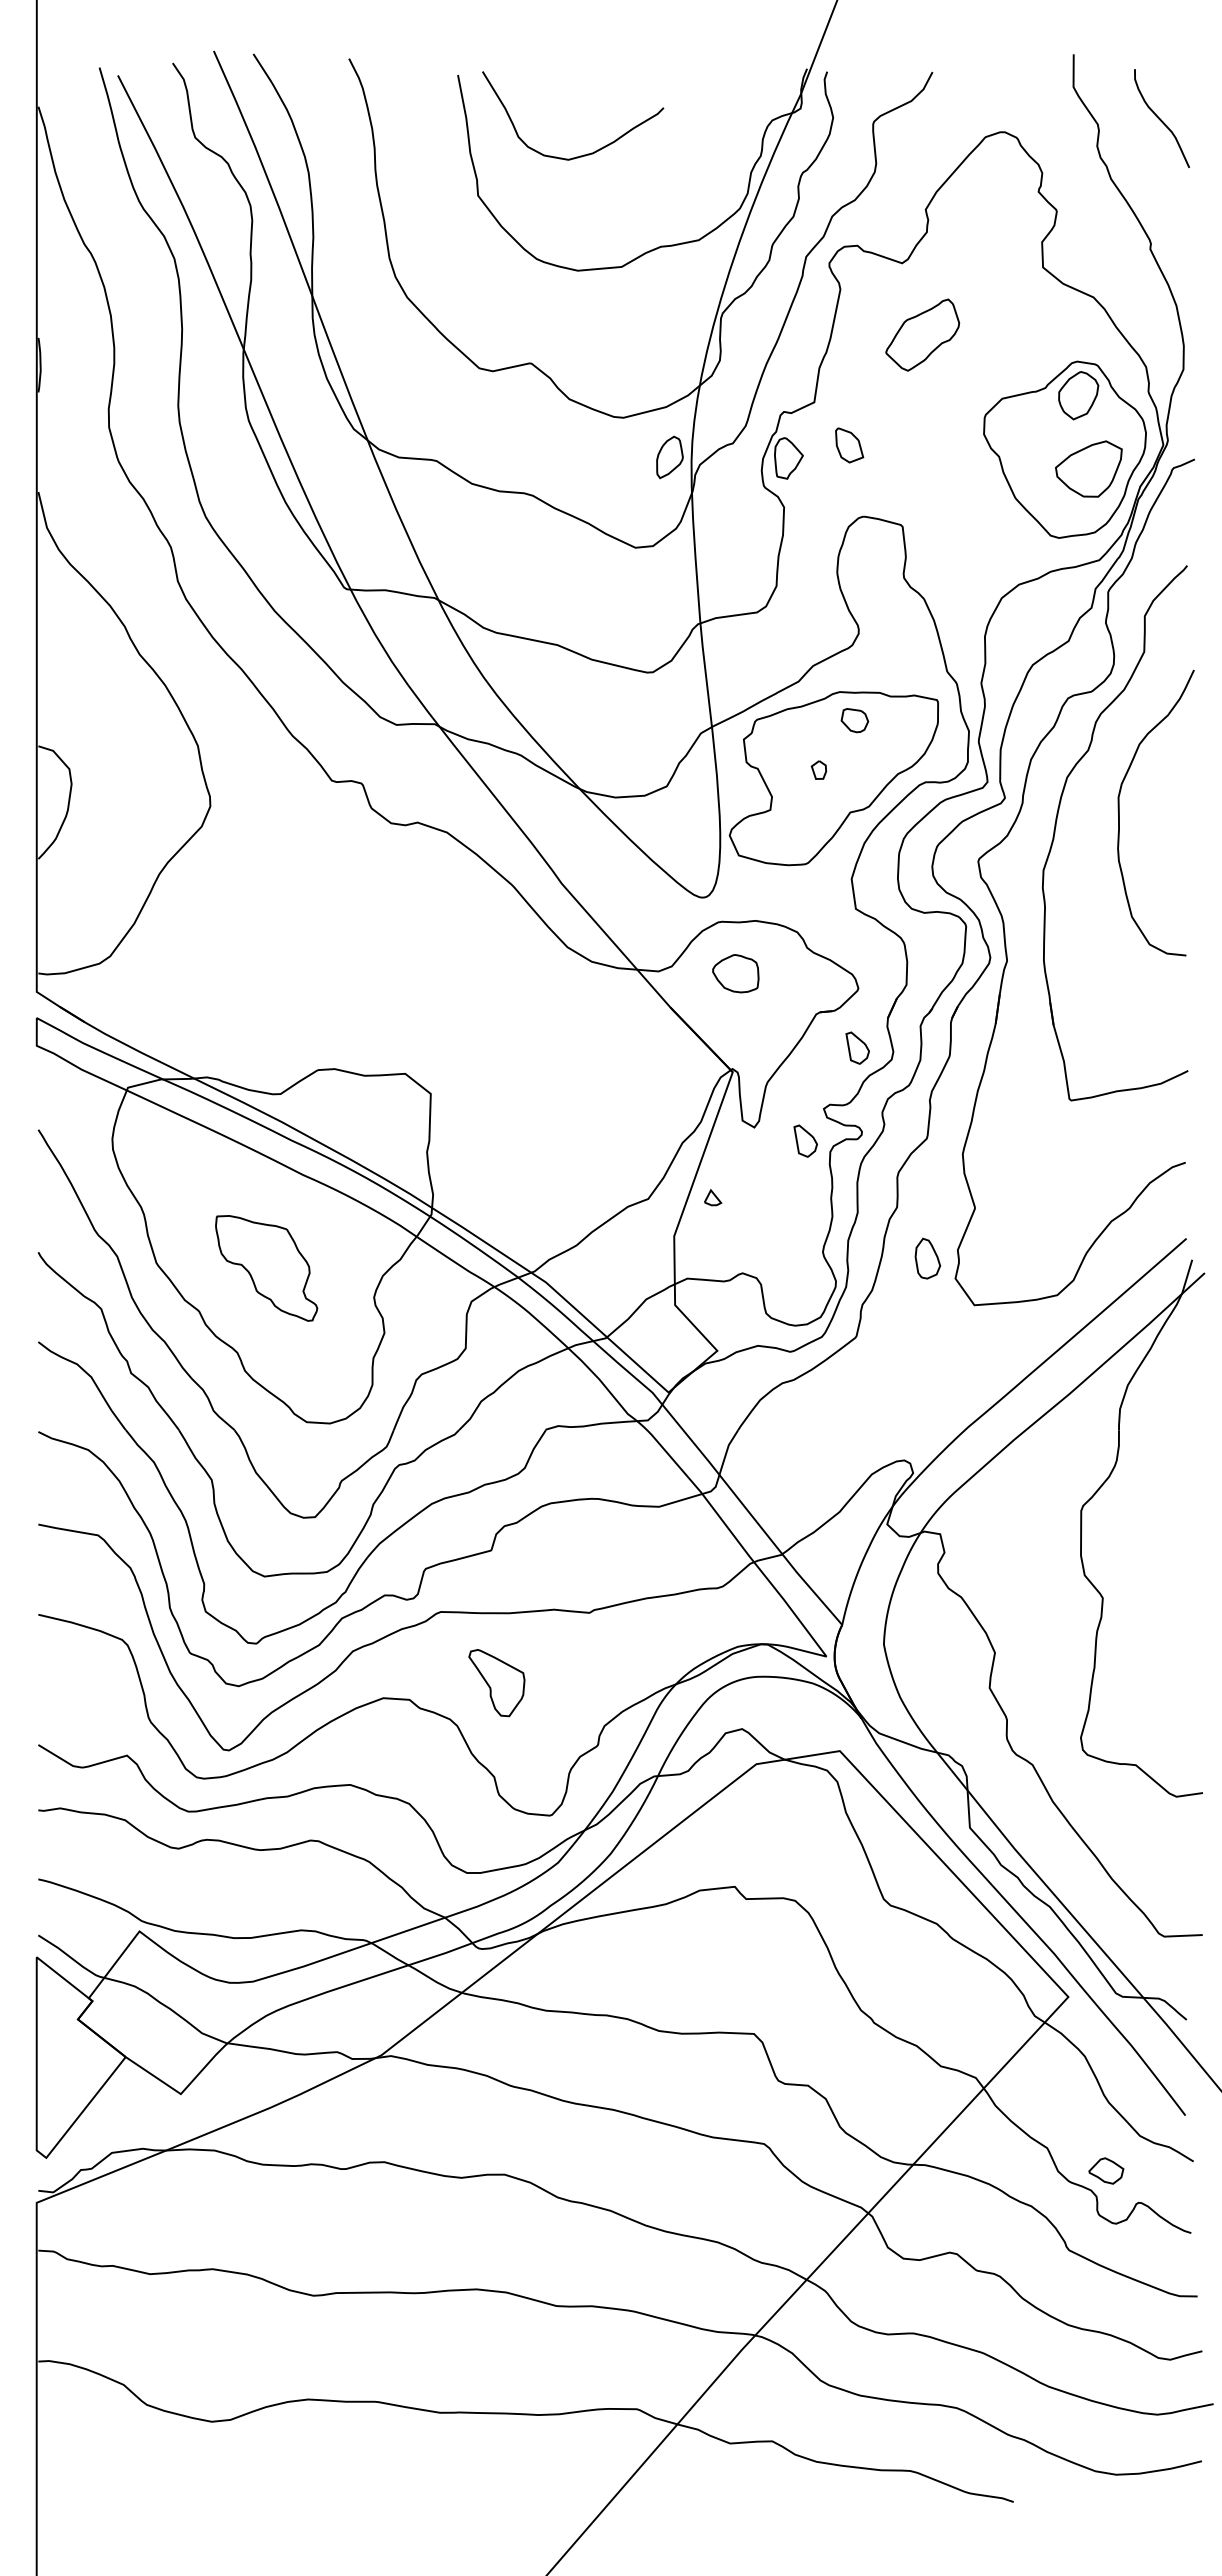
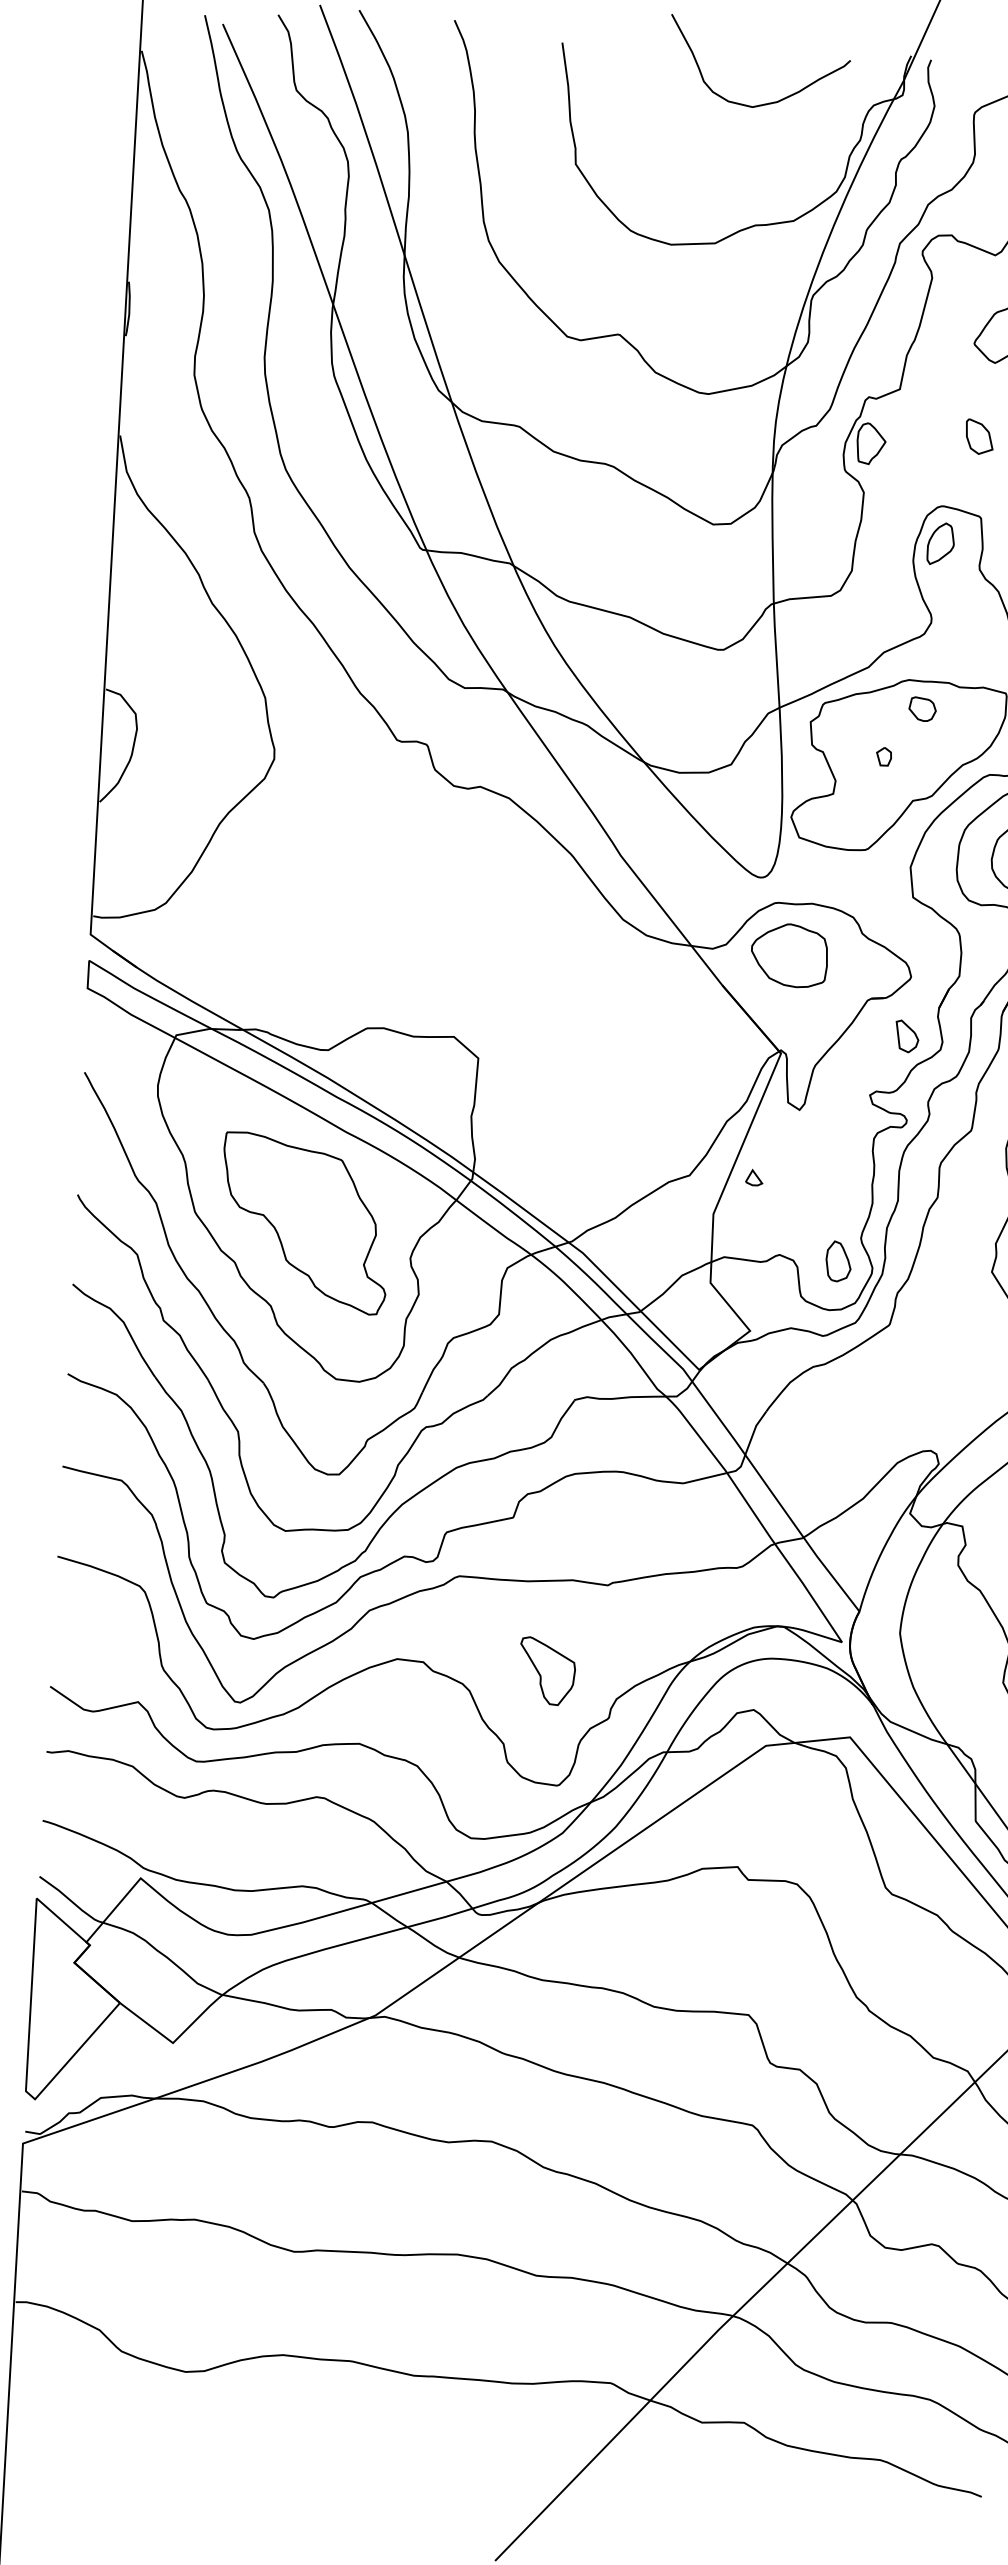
curve: (583, 154) -> (767, 102), moved
part: (849, 445) -> (979, 436), moved
part: (669, 456) -> (940, 542), moved
part: (735, 973) -> (789, 955), size x1.67
part: (805, 1140) -> (849, 1125), removed
part: (927, 1258) -> (838, 1261), moved
part: (266, 1268) -> (304, 1223), size x1.67
part: (496, 1683) -> (546, 1671), moved

